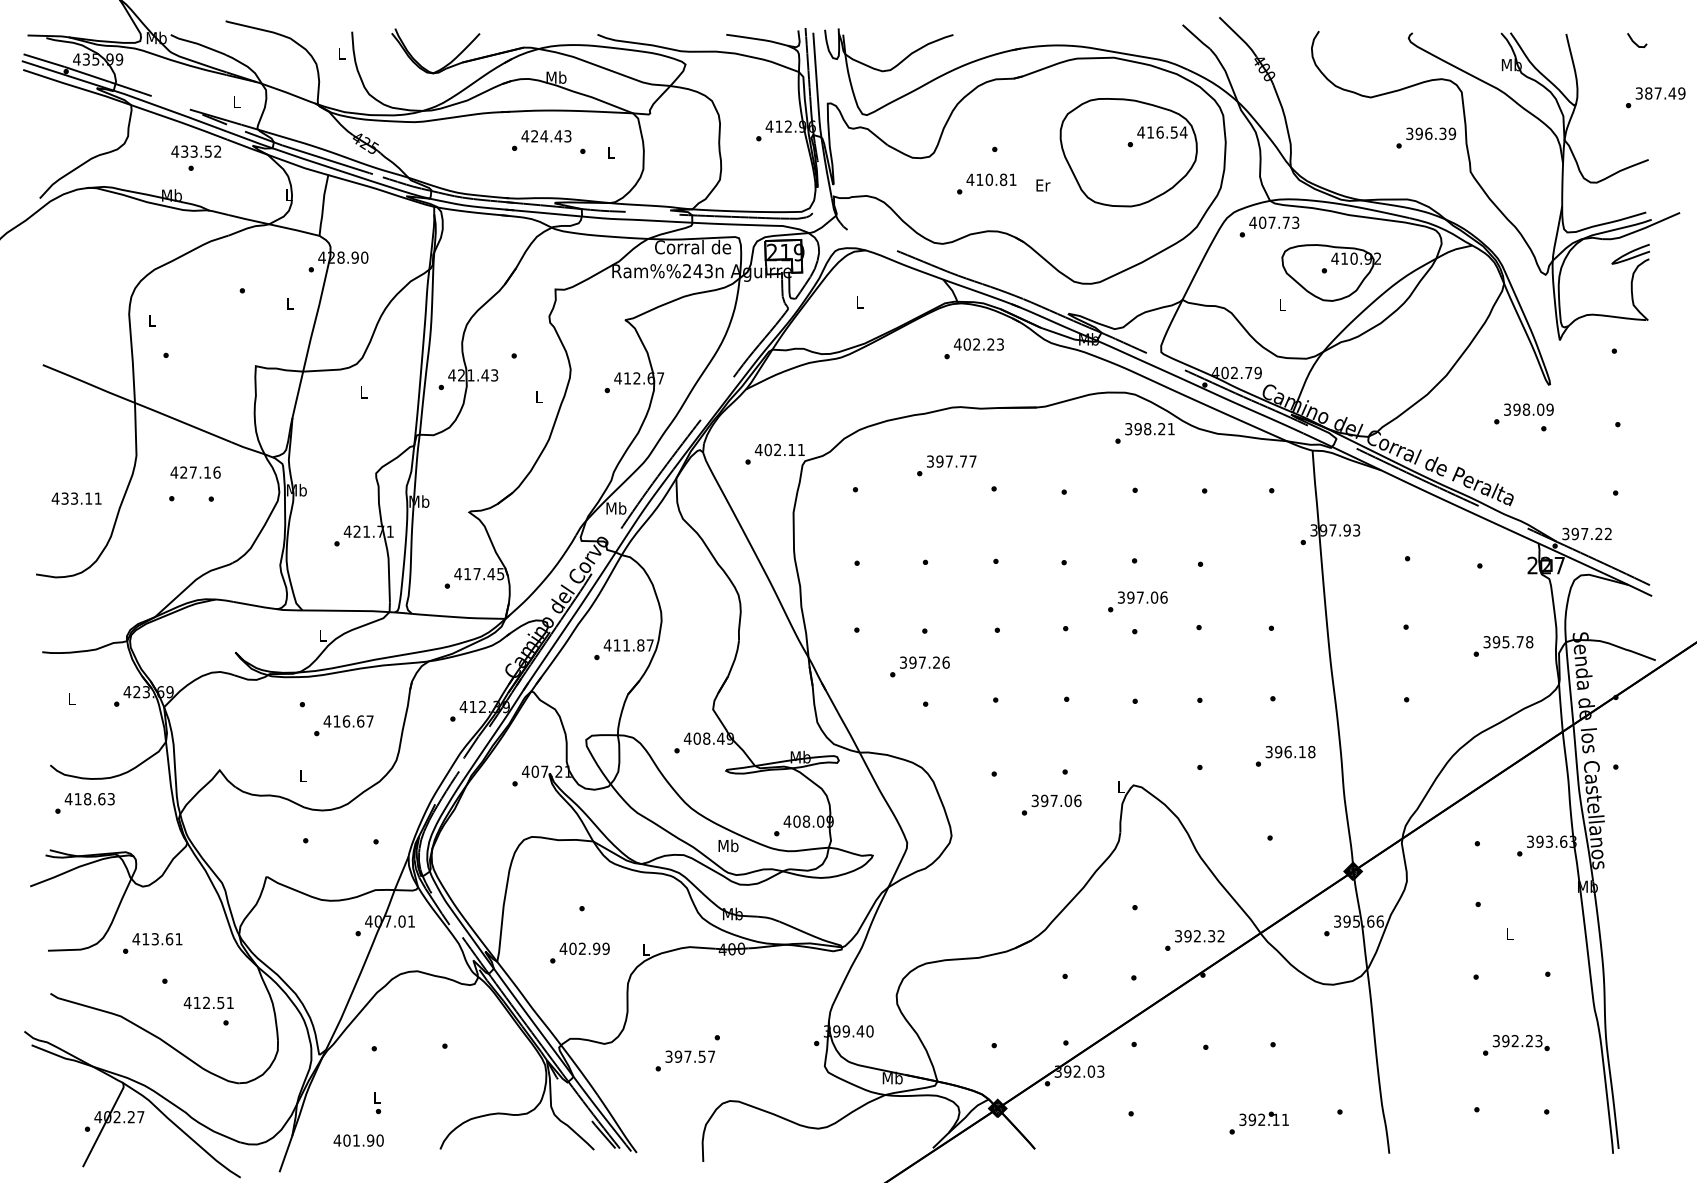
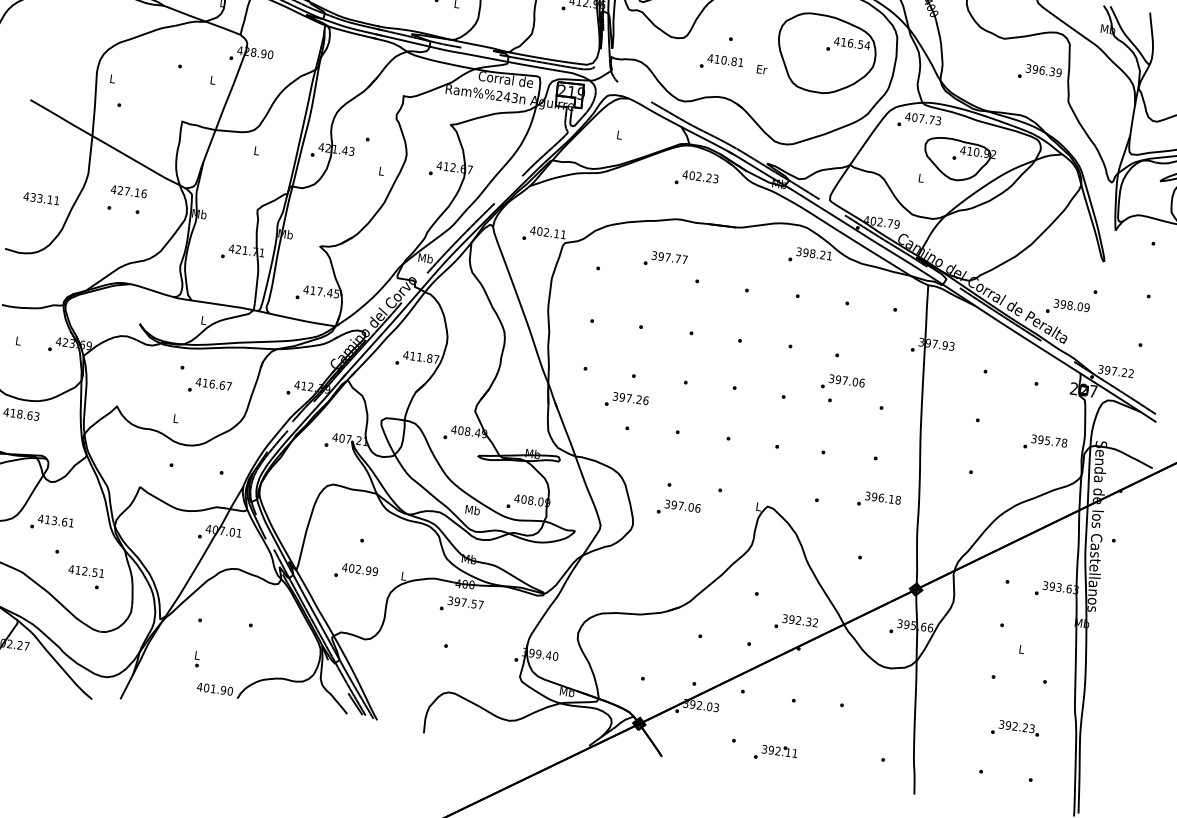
text: (1523, 413) -> (1067, 307), moved
text: (1137, 601) -> (842, 383), moved
text: (1051, 804) -> (678, 508), moved
text: (684, 1060) -> (461, 605), moved
text: (1258, 1122) -> (775, 752), moved
text: (358, 1140) -> (214, 689), moved

